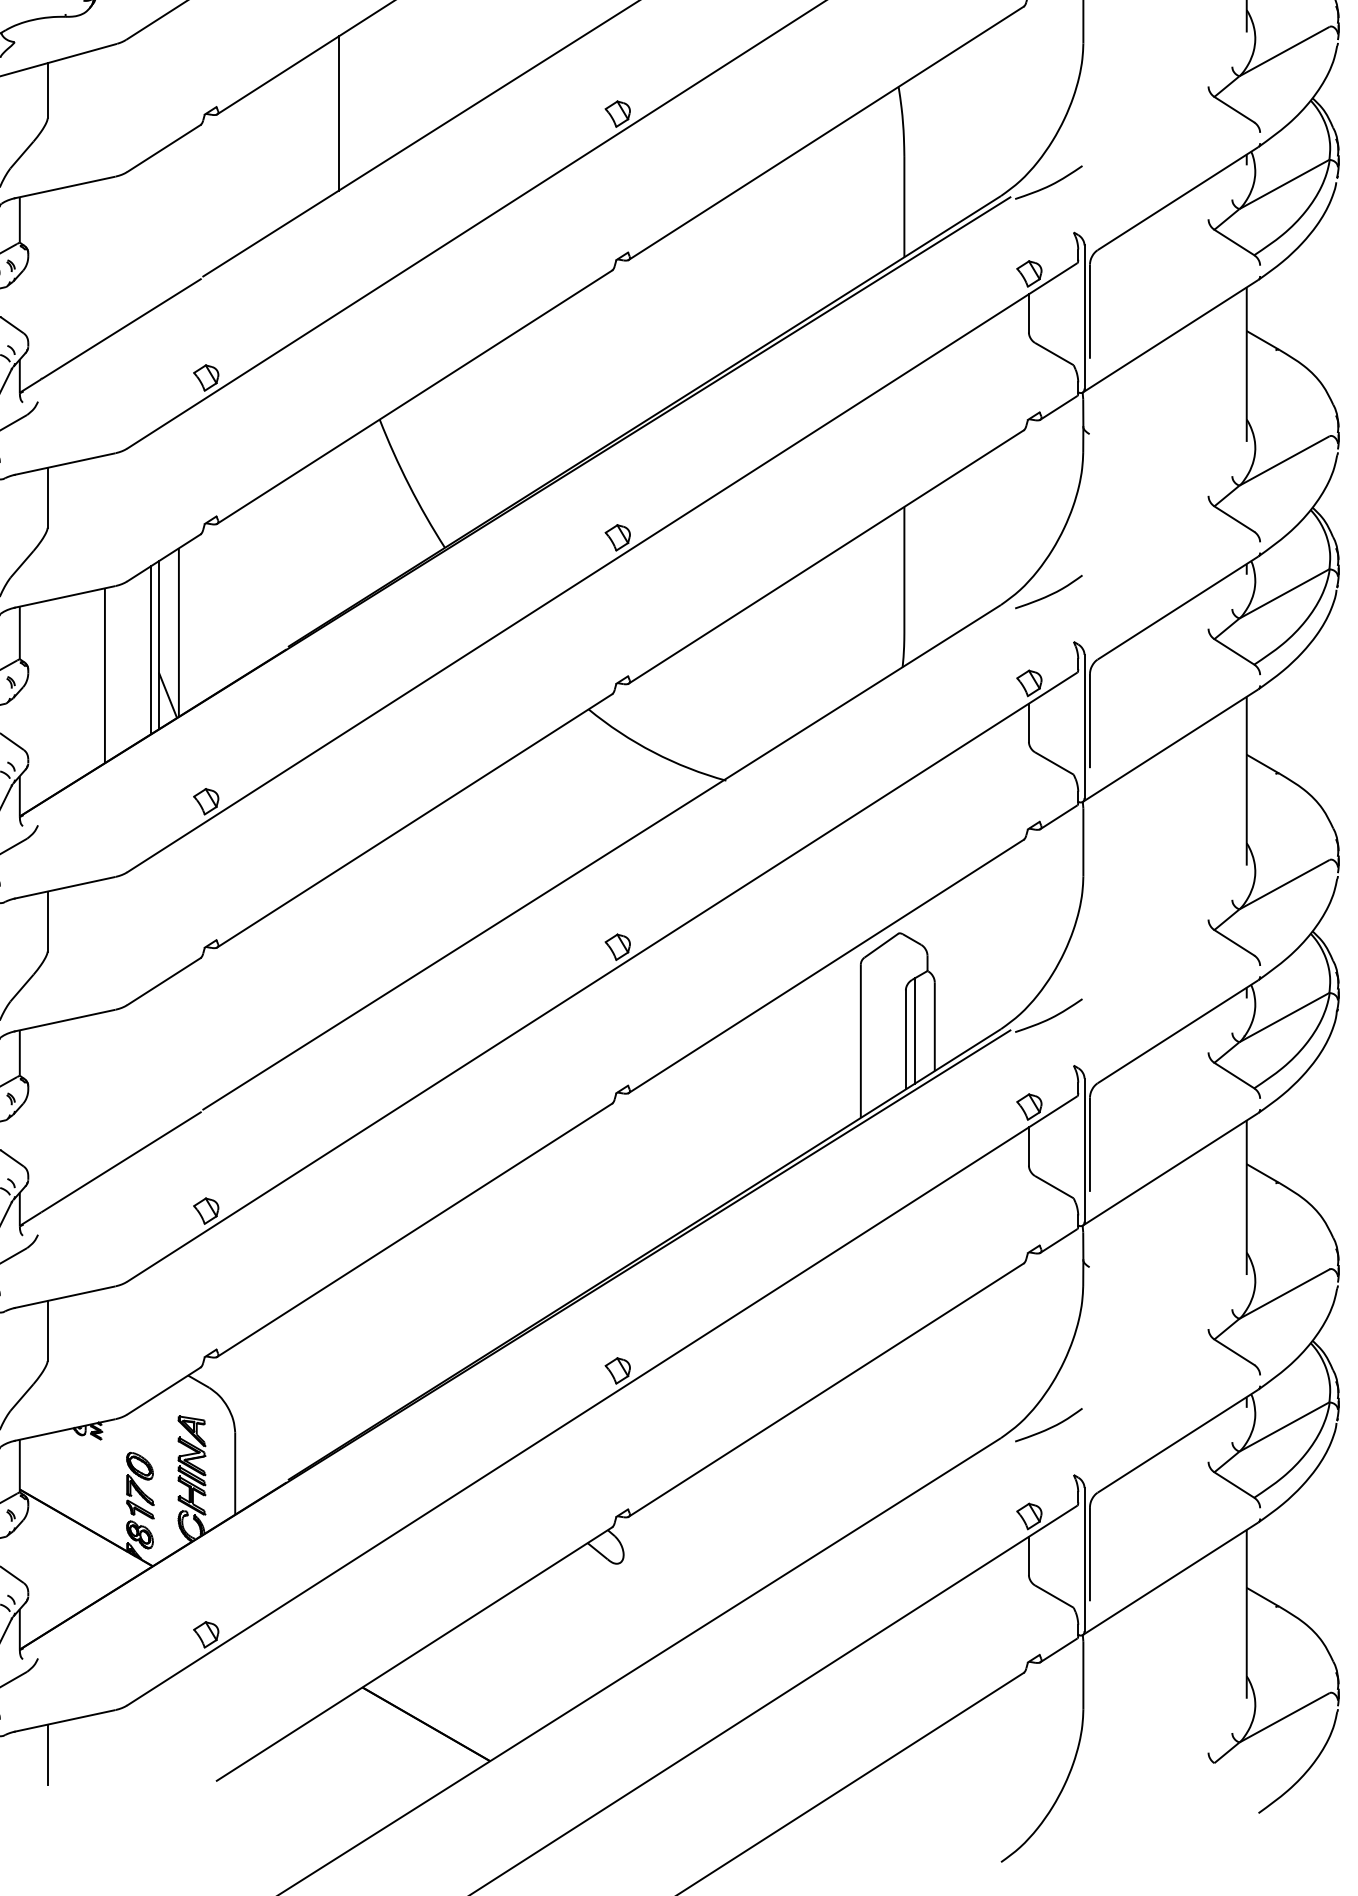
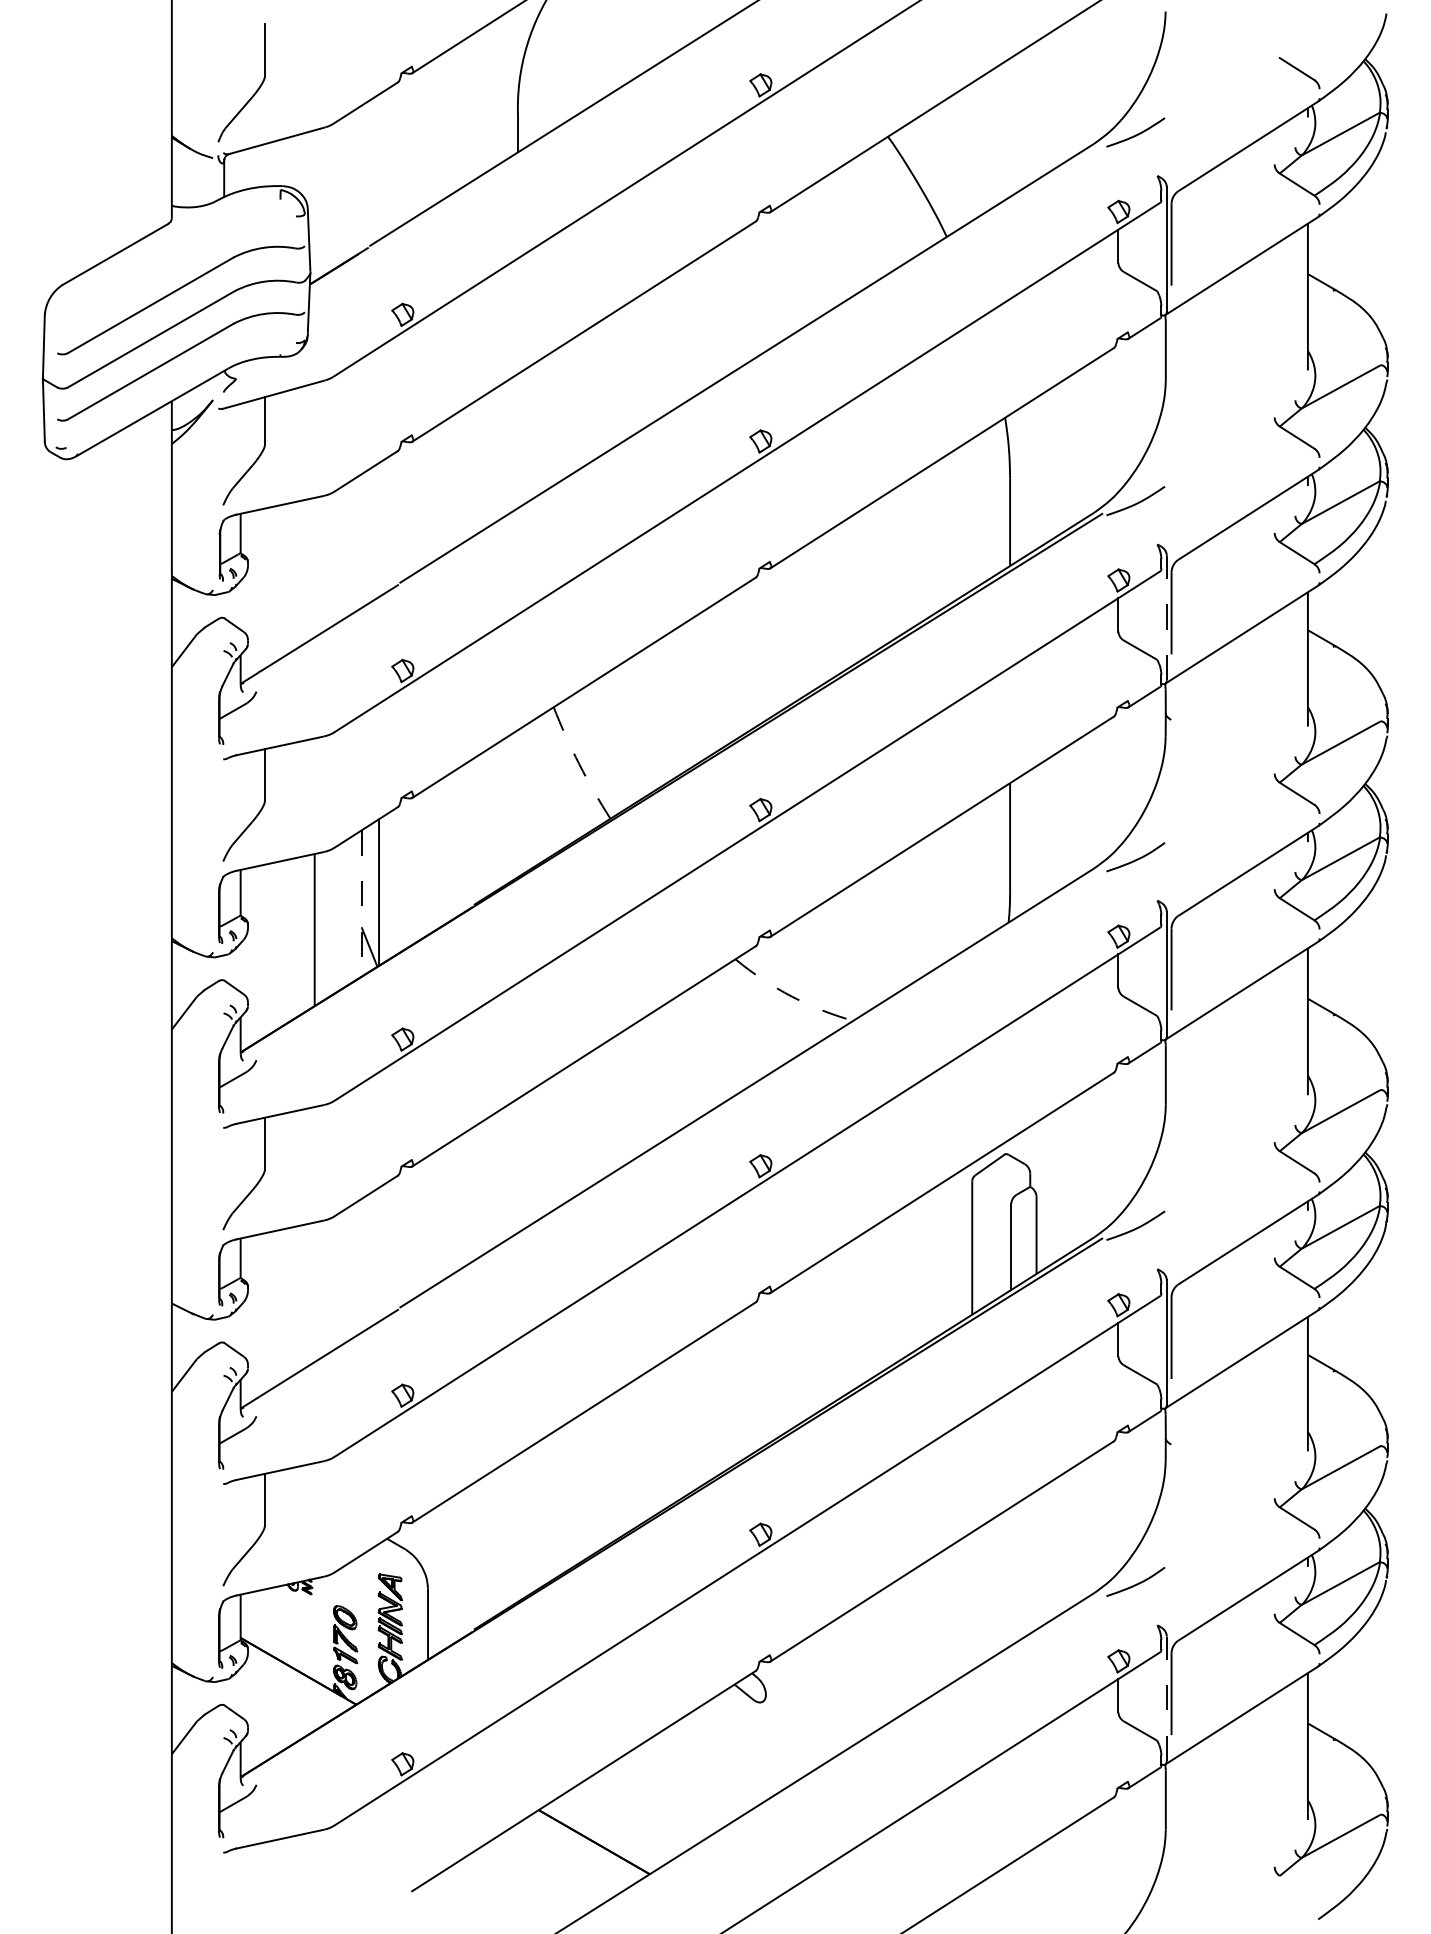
line: (339, 112) -> (518, 440), removed
line: (1084, 316) -> (1166, 617), solid -> dashed
arc: (409, 485) -> (579, 764), solid -> dashed
line: (158, 646) -> (361, 904), solid -> dashed
line: (150, 649) -> (354, 907), removed
arc: (654, 752) -> (792, 996), solid -> dashed
line: (915, 1030) -> (1019, 1238), removed
line: (1084, 1559) -> (1166, 1698), solid -> dashed
line: (47, 1754) -> (264, 1868), removed

